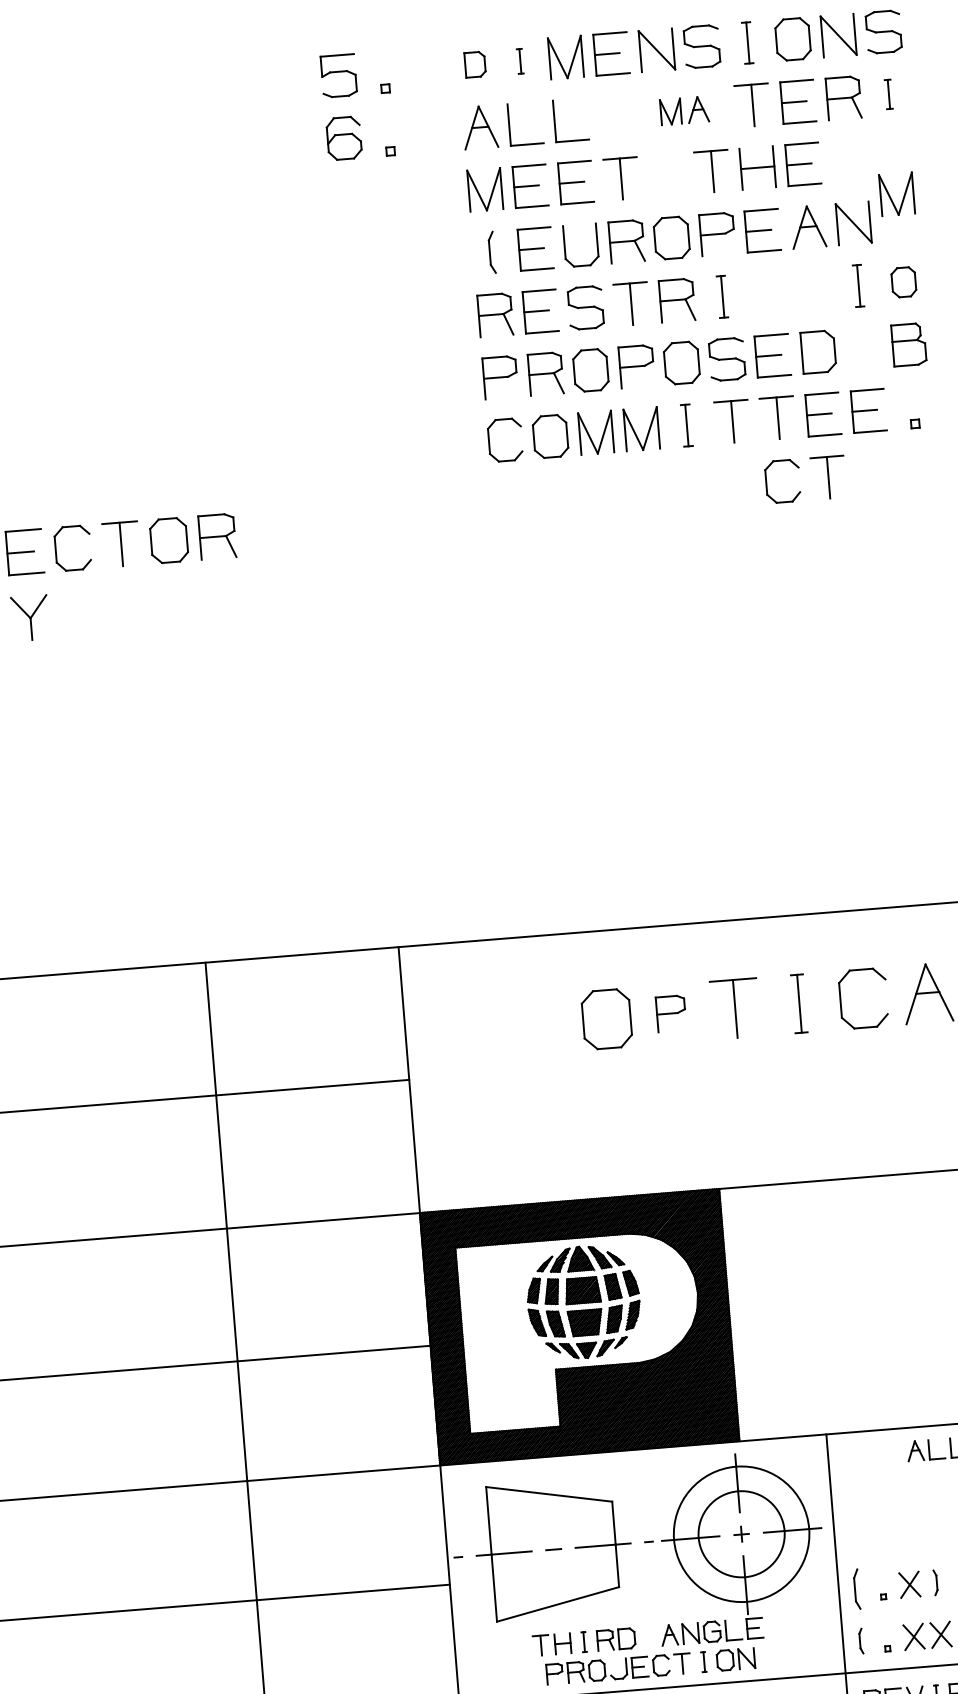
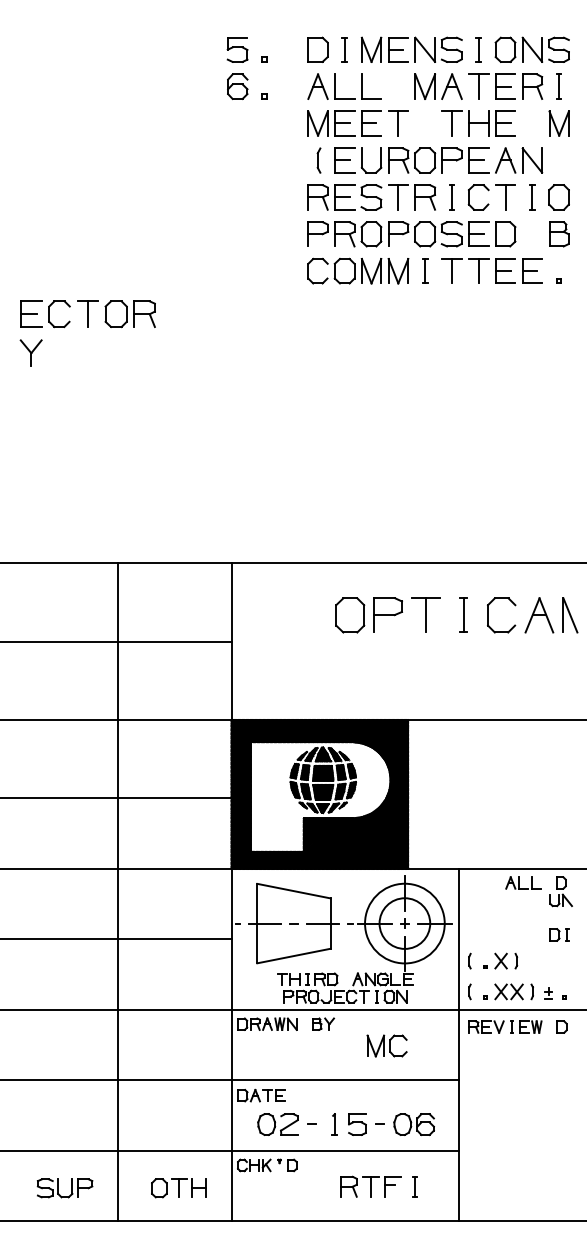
part: (520, 60) -> (344, 49), size x1.67
part: (474, 64) -> (317, 49), size x1.67
part: (887, 94) -> (558, 86), size x1.43
part: (684, 110) -> (438, 86), size x1.67
part: (895, 194) -> (558, 123), moved
part: (903, 282) -> (558, 197), size x1.43
part: (798, 469) -> (488, 191), moved
part: (669, 1012) -> (387, 614), size x1.67
part: (856, 1588) -> (469, 960), size x0.62

